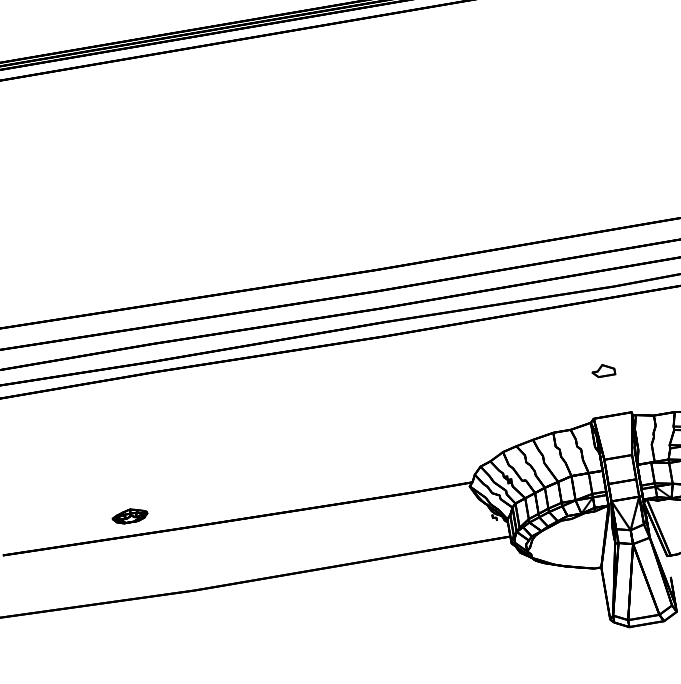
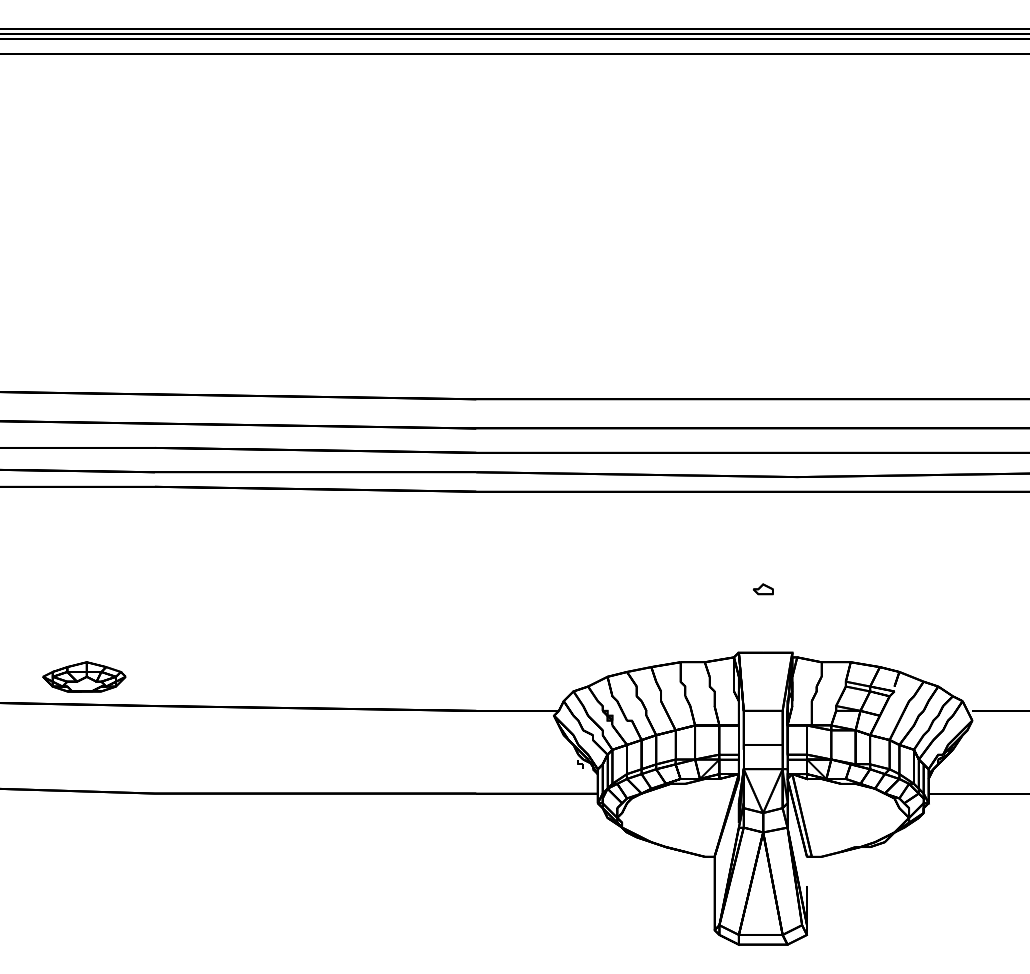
part: (603, 370) -> (763, 589), size x0.62
part: (130, 515) -> (84, 676), size x1.67

